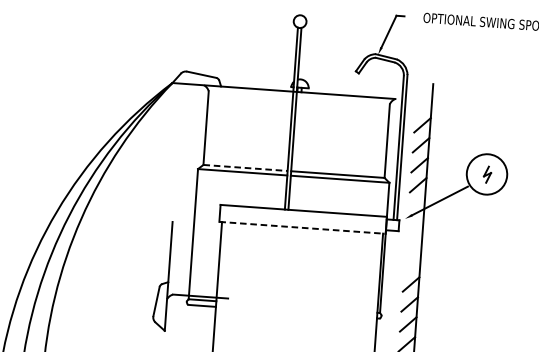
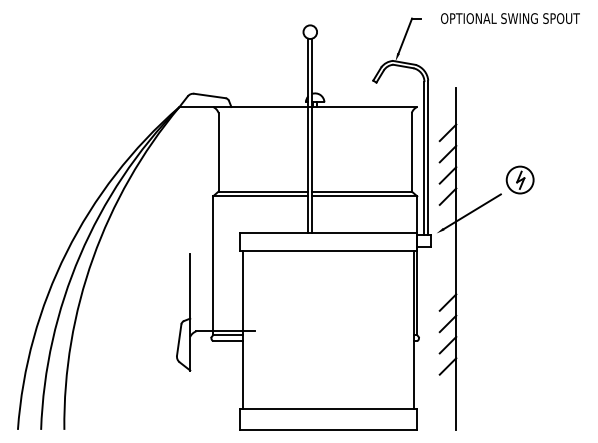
line: (245, 167) -> (263, 191), dashed -> solid
circle: (486, 173) -> (519, 179), size x0.62
line: (302, 227) -> (328, 250), dashed -> solid

